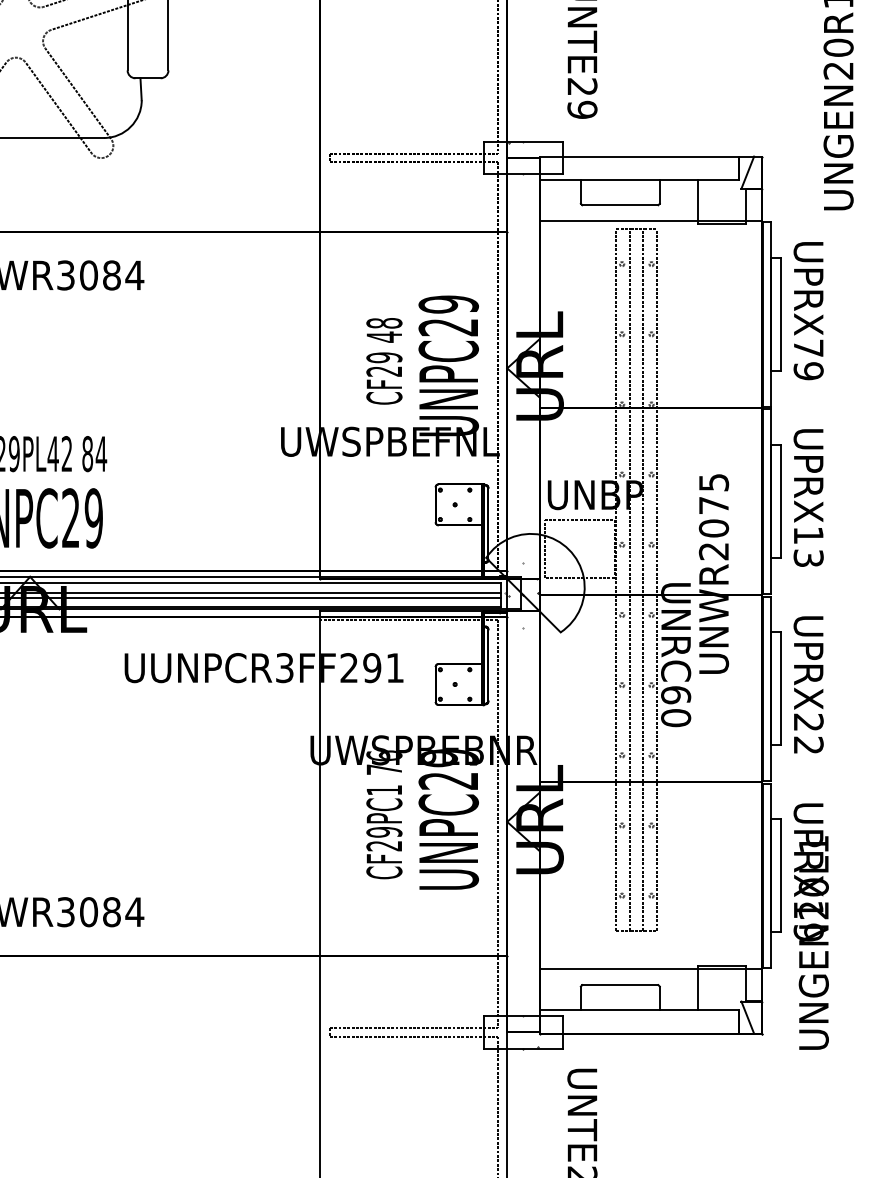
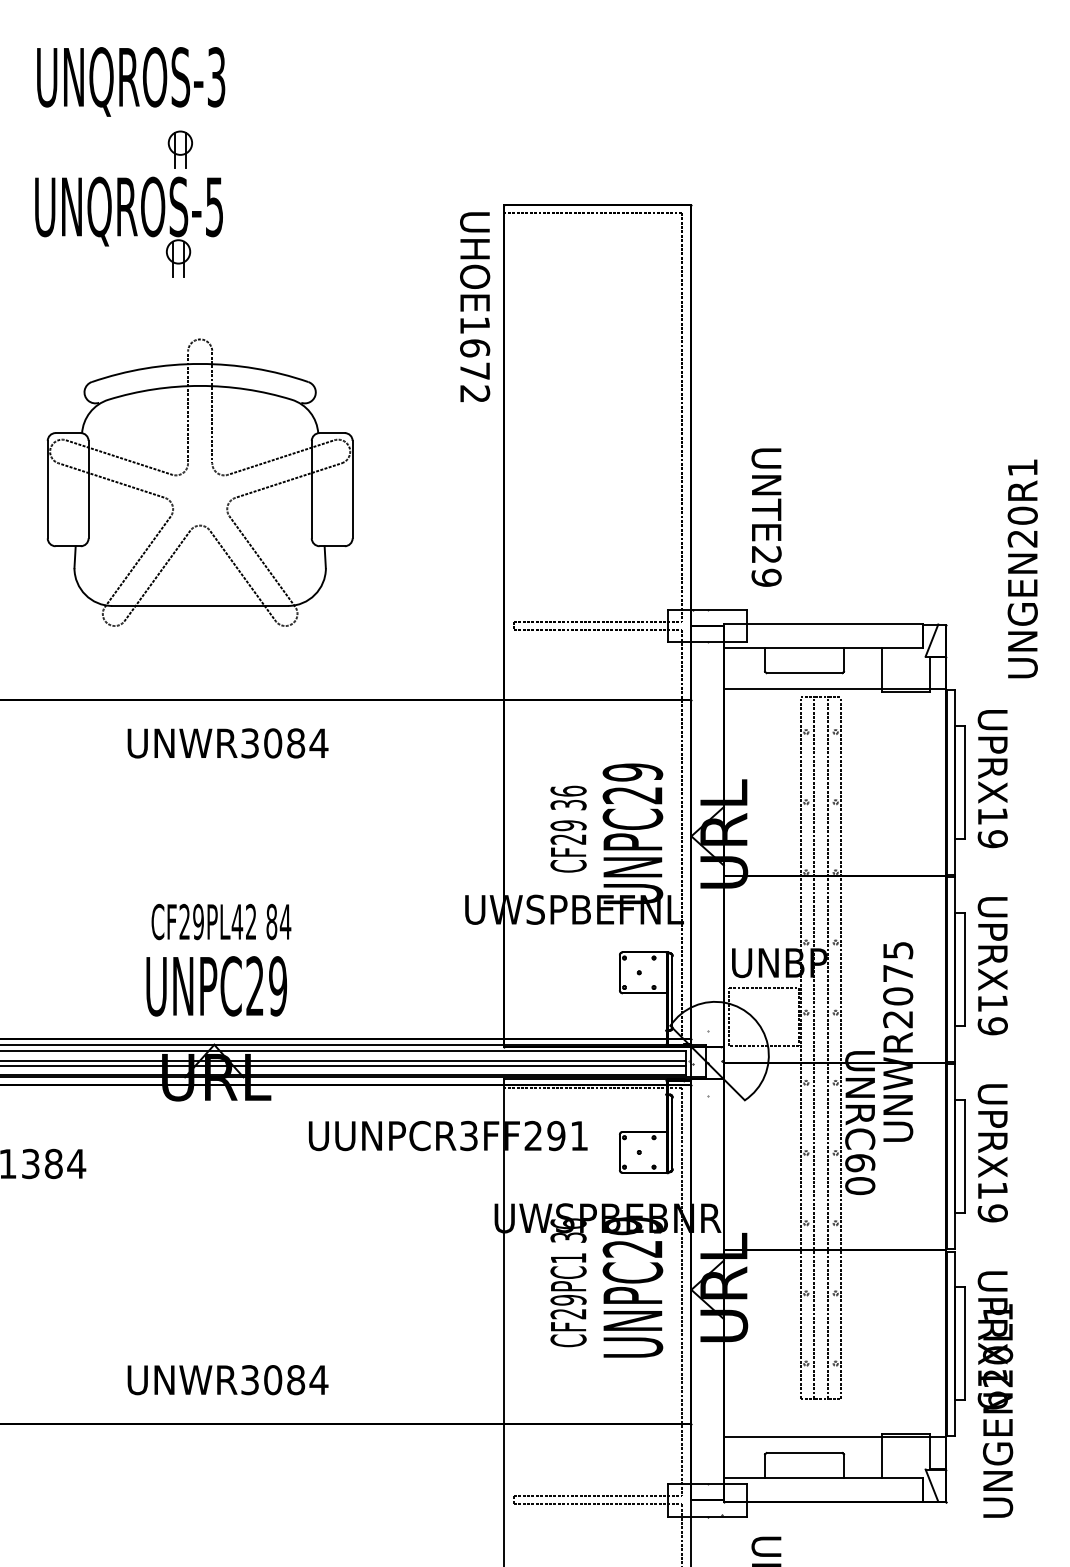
text: (384, 329) -> (568, 797), 48 -> 36
text: (808, 347) -> (992, 815), UPRX79 -> UPRX19
text: (808, 558) -> (992, 1026), UPRX13 -> UPRX19
text: (808, 733) -> (992, 1201), UPRX22 -> UPRX19
text: (384, 769) -> (568, 1237), 76 -> 36

